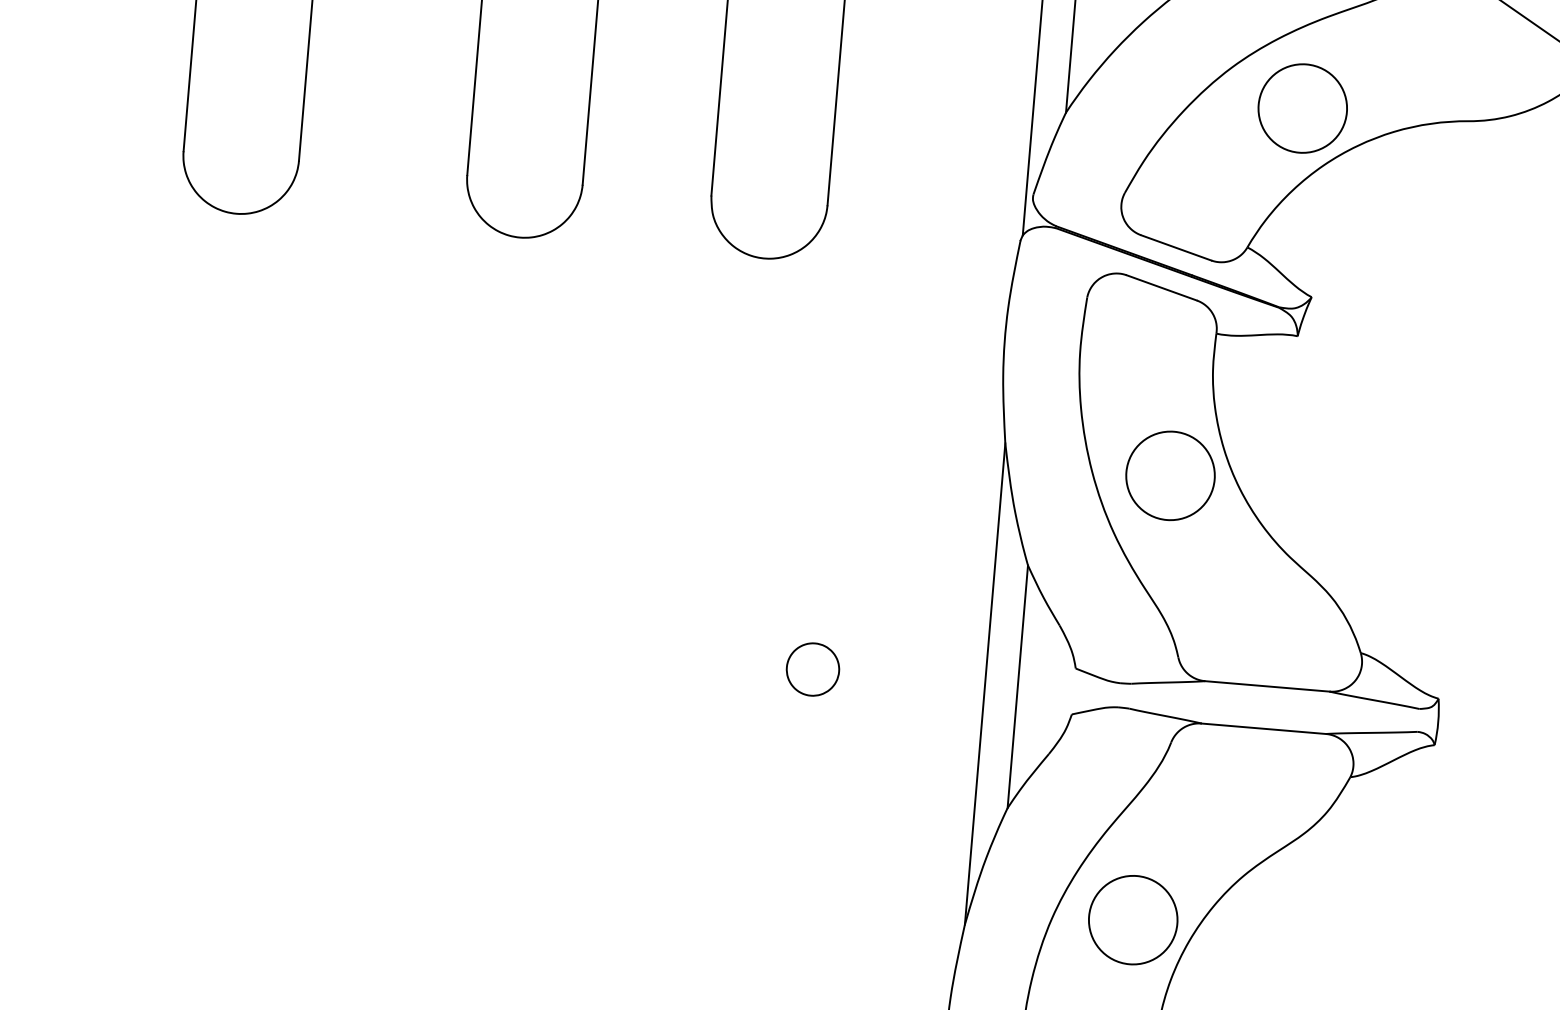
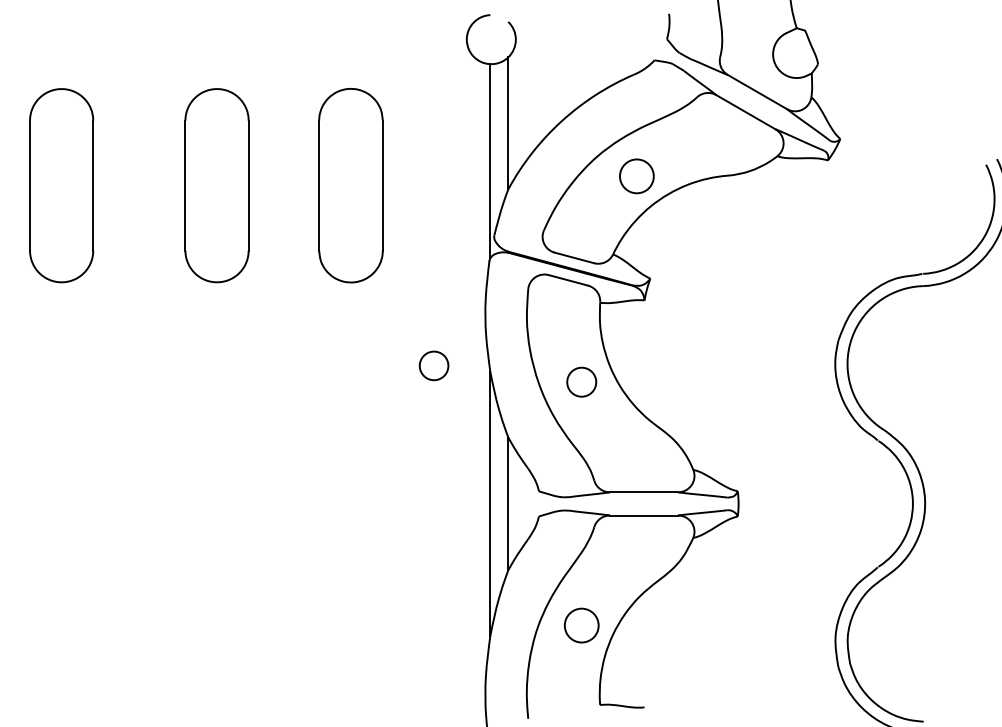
circle: (1302, 108) -> (636, 176), size x0.7
circle: (1170, 476) -> (581, 382), size x0.6
part: (811, 668) -> (433, 365), moved
circle: (1132, 919) -> (581, 625), size x0.7

